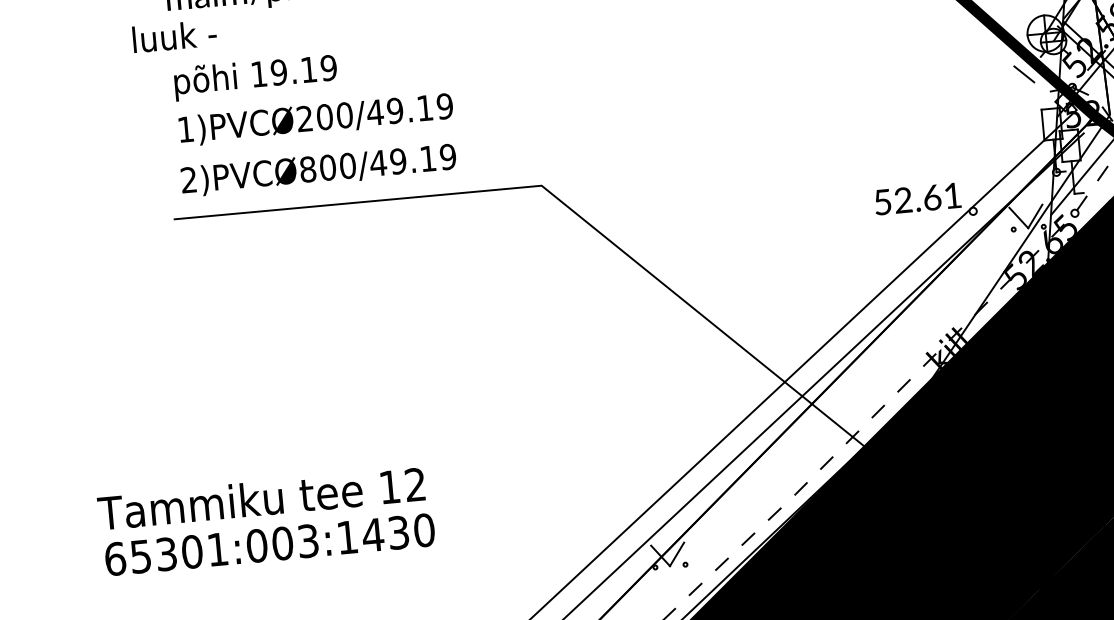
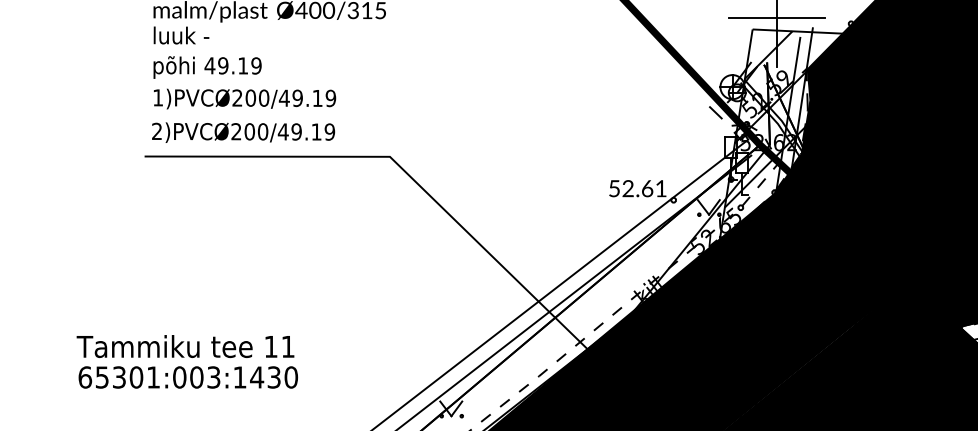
text: (174, 36) -> (181, 35), moved
text: (258, 73) -> (209, 65), 19.19 -> 49.19
text: (308, 169) -> (236, 131), 2)PVCØ800/49.19 -> 2)PVCØ200/49.19
text: (414, 484) -> (287, 346), 12 -> 11

